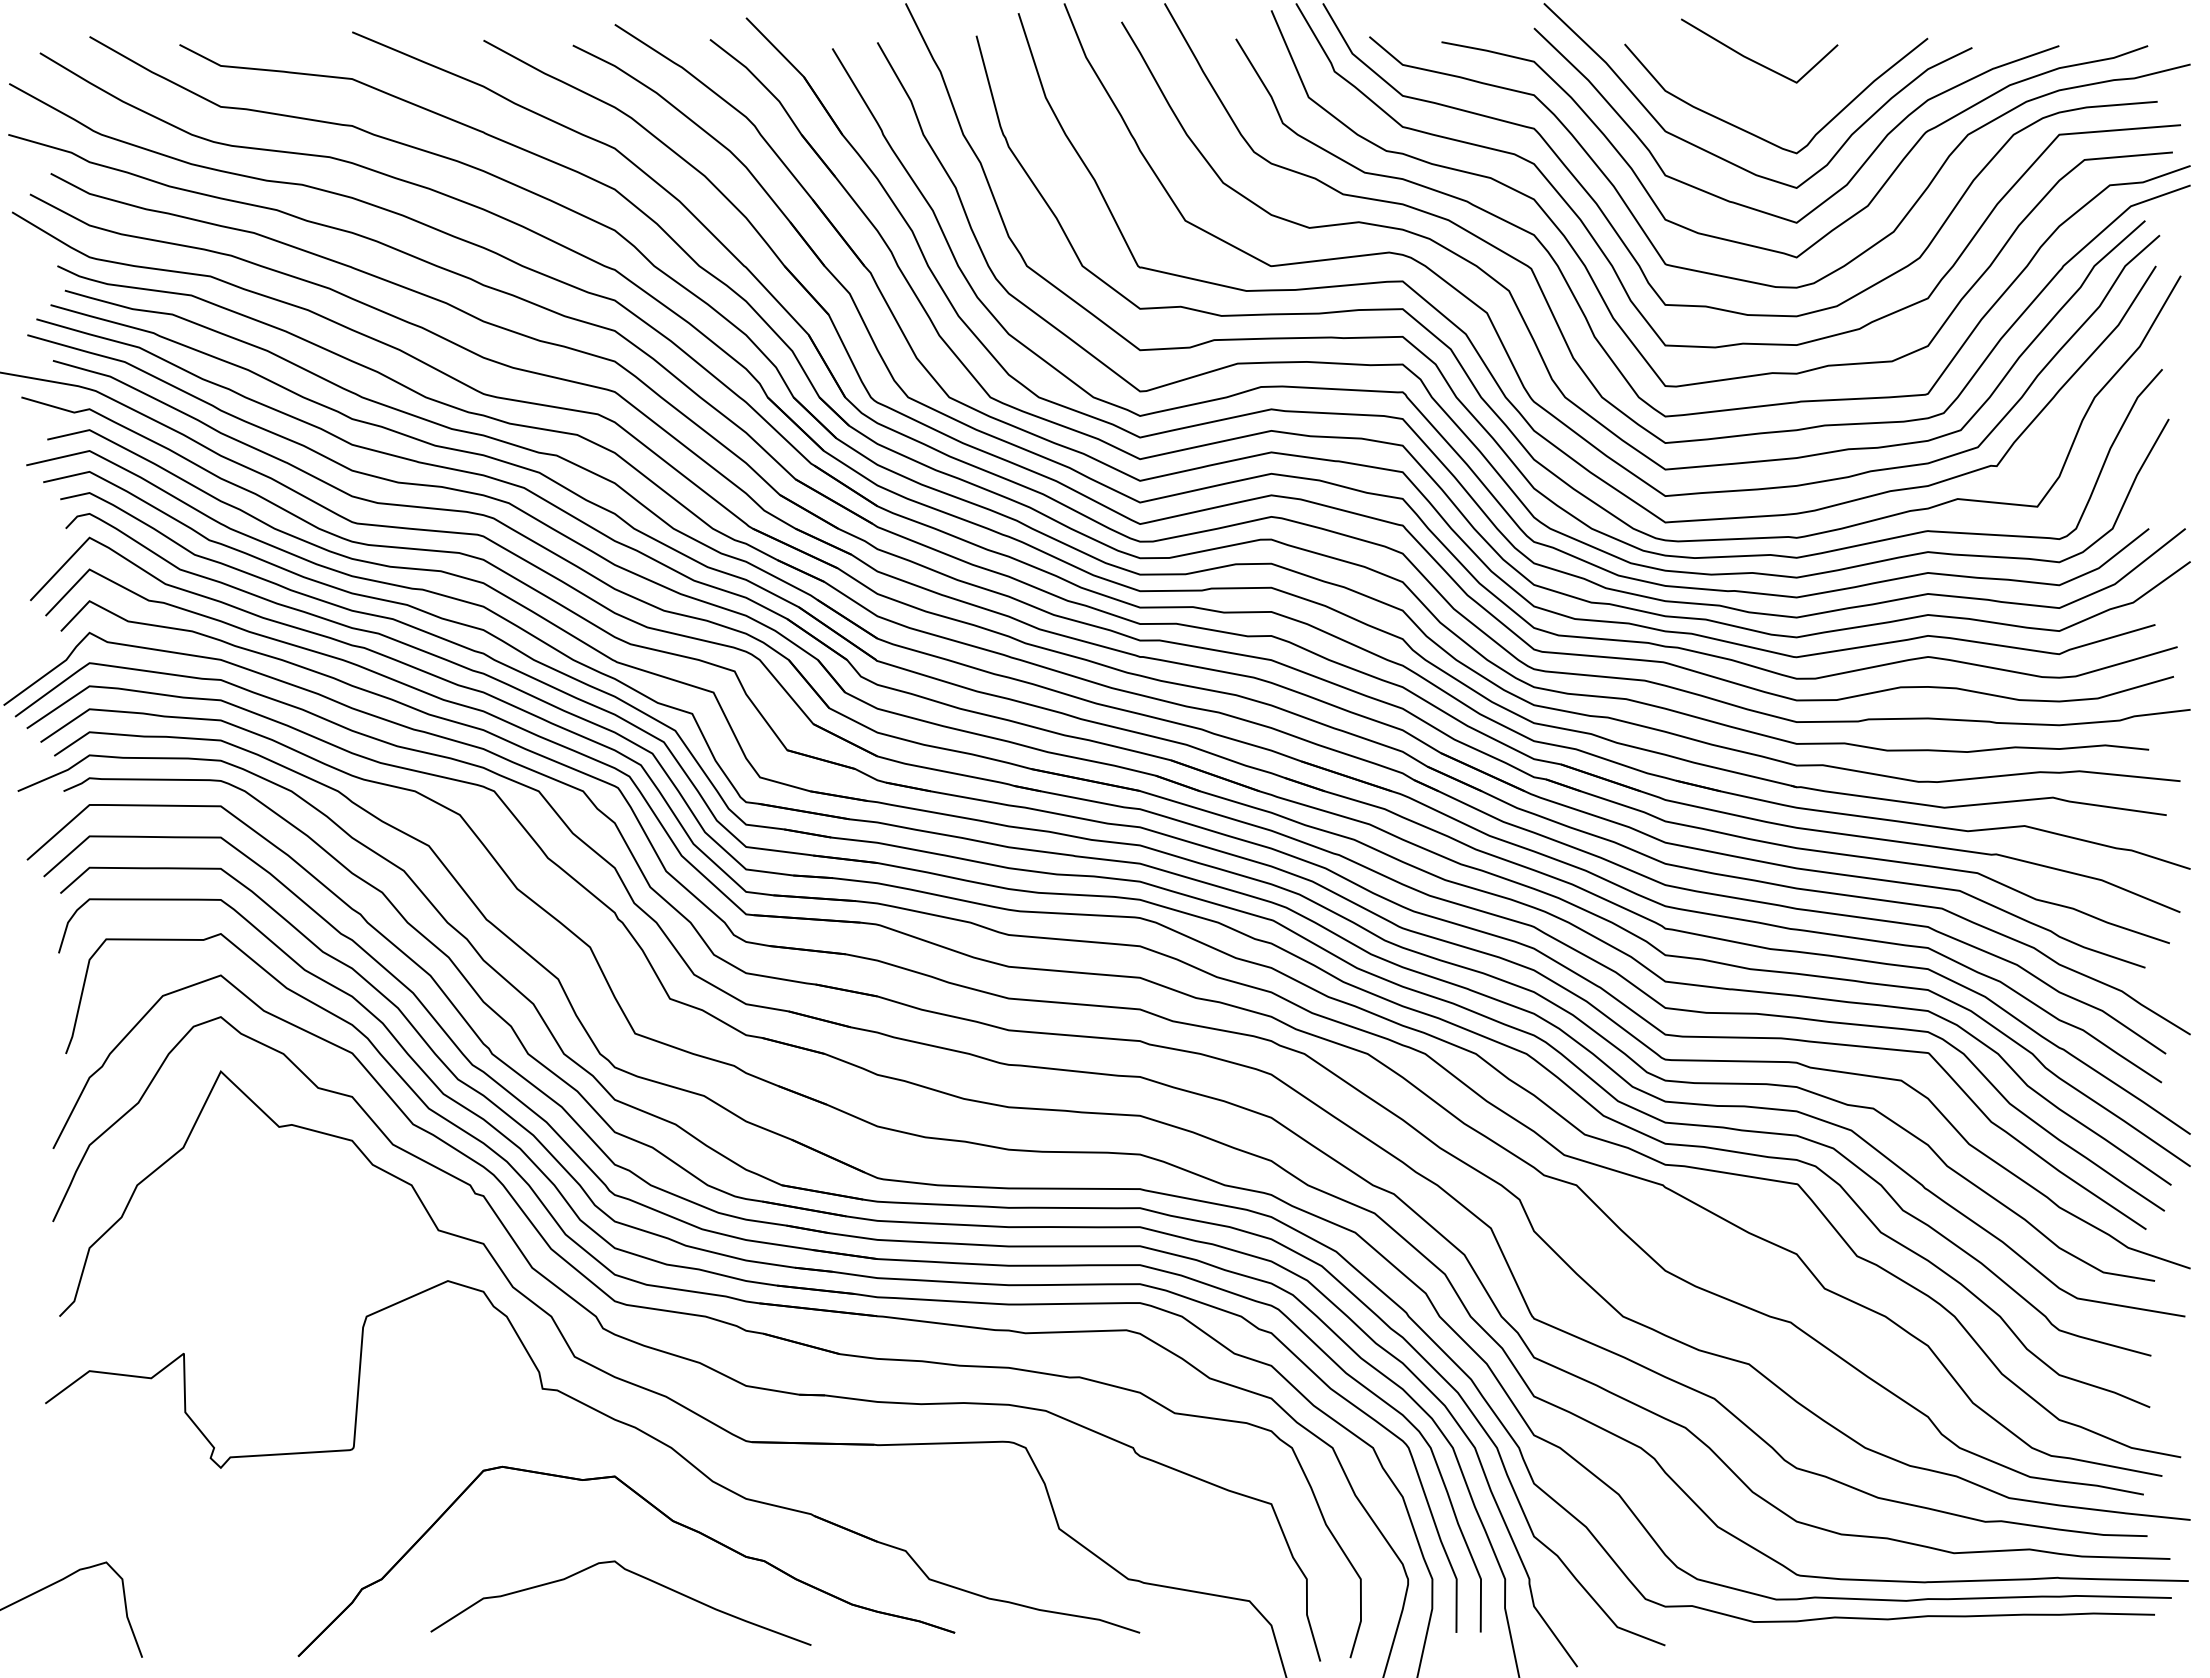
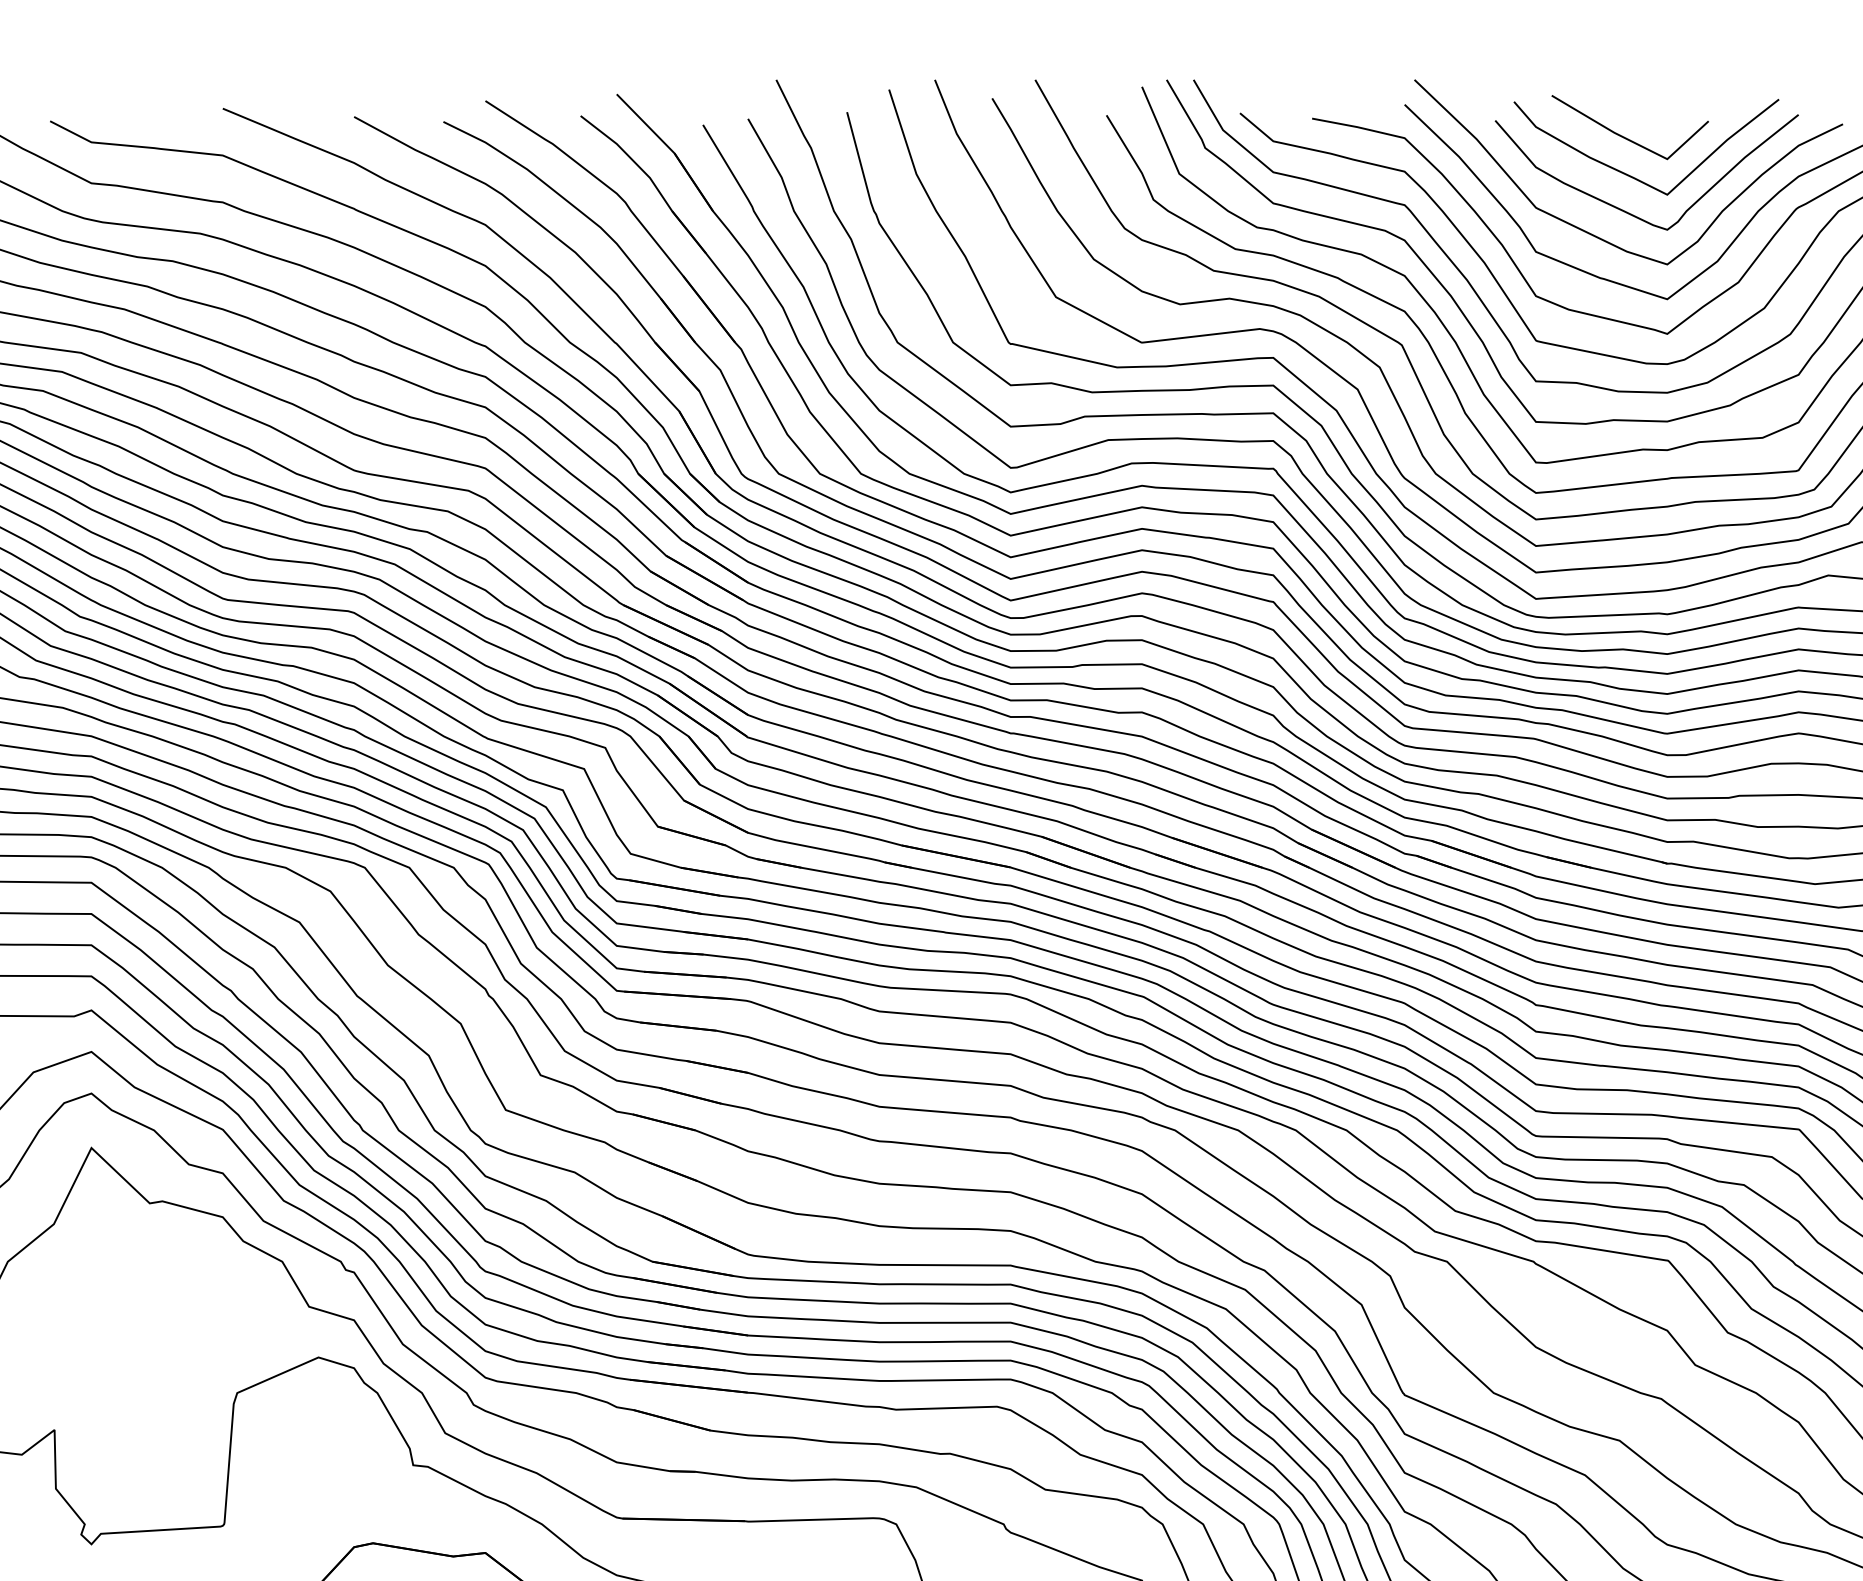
curve: (1761, 99) -> (1632, 175), added

